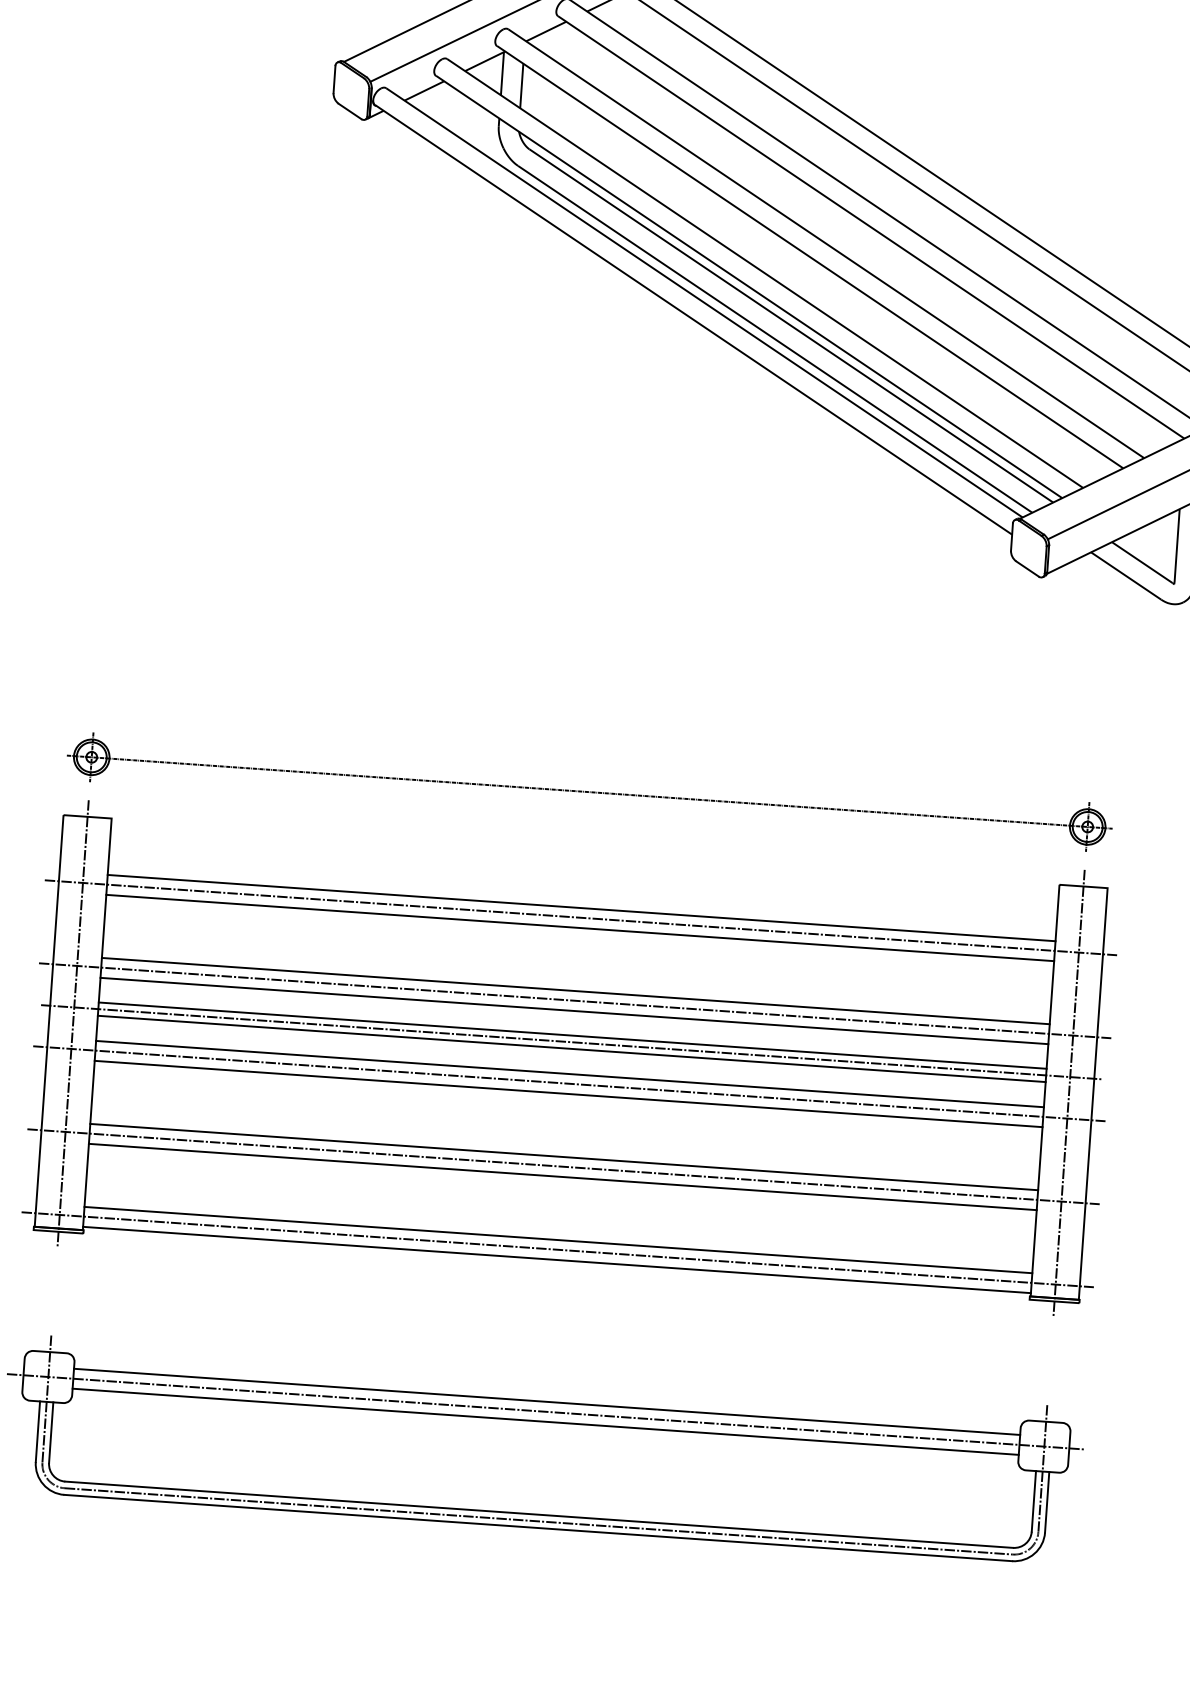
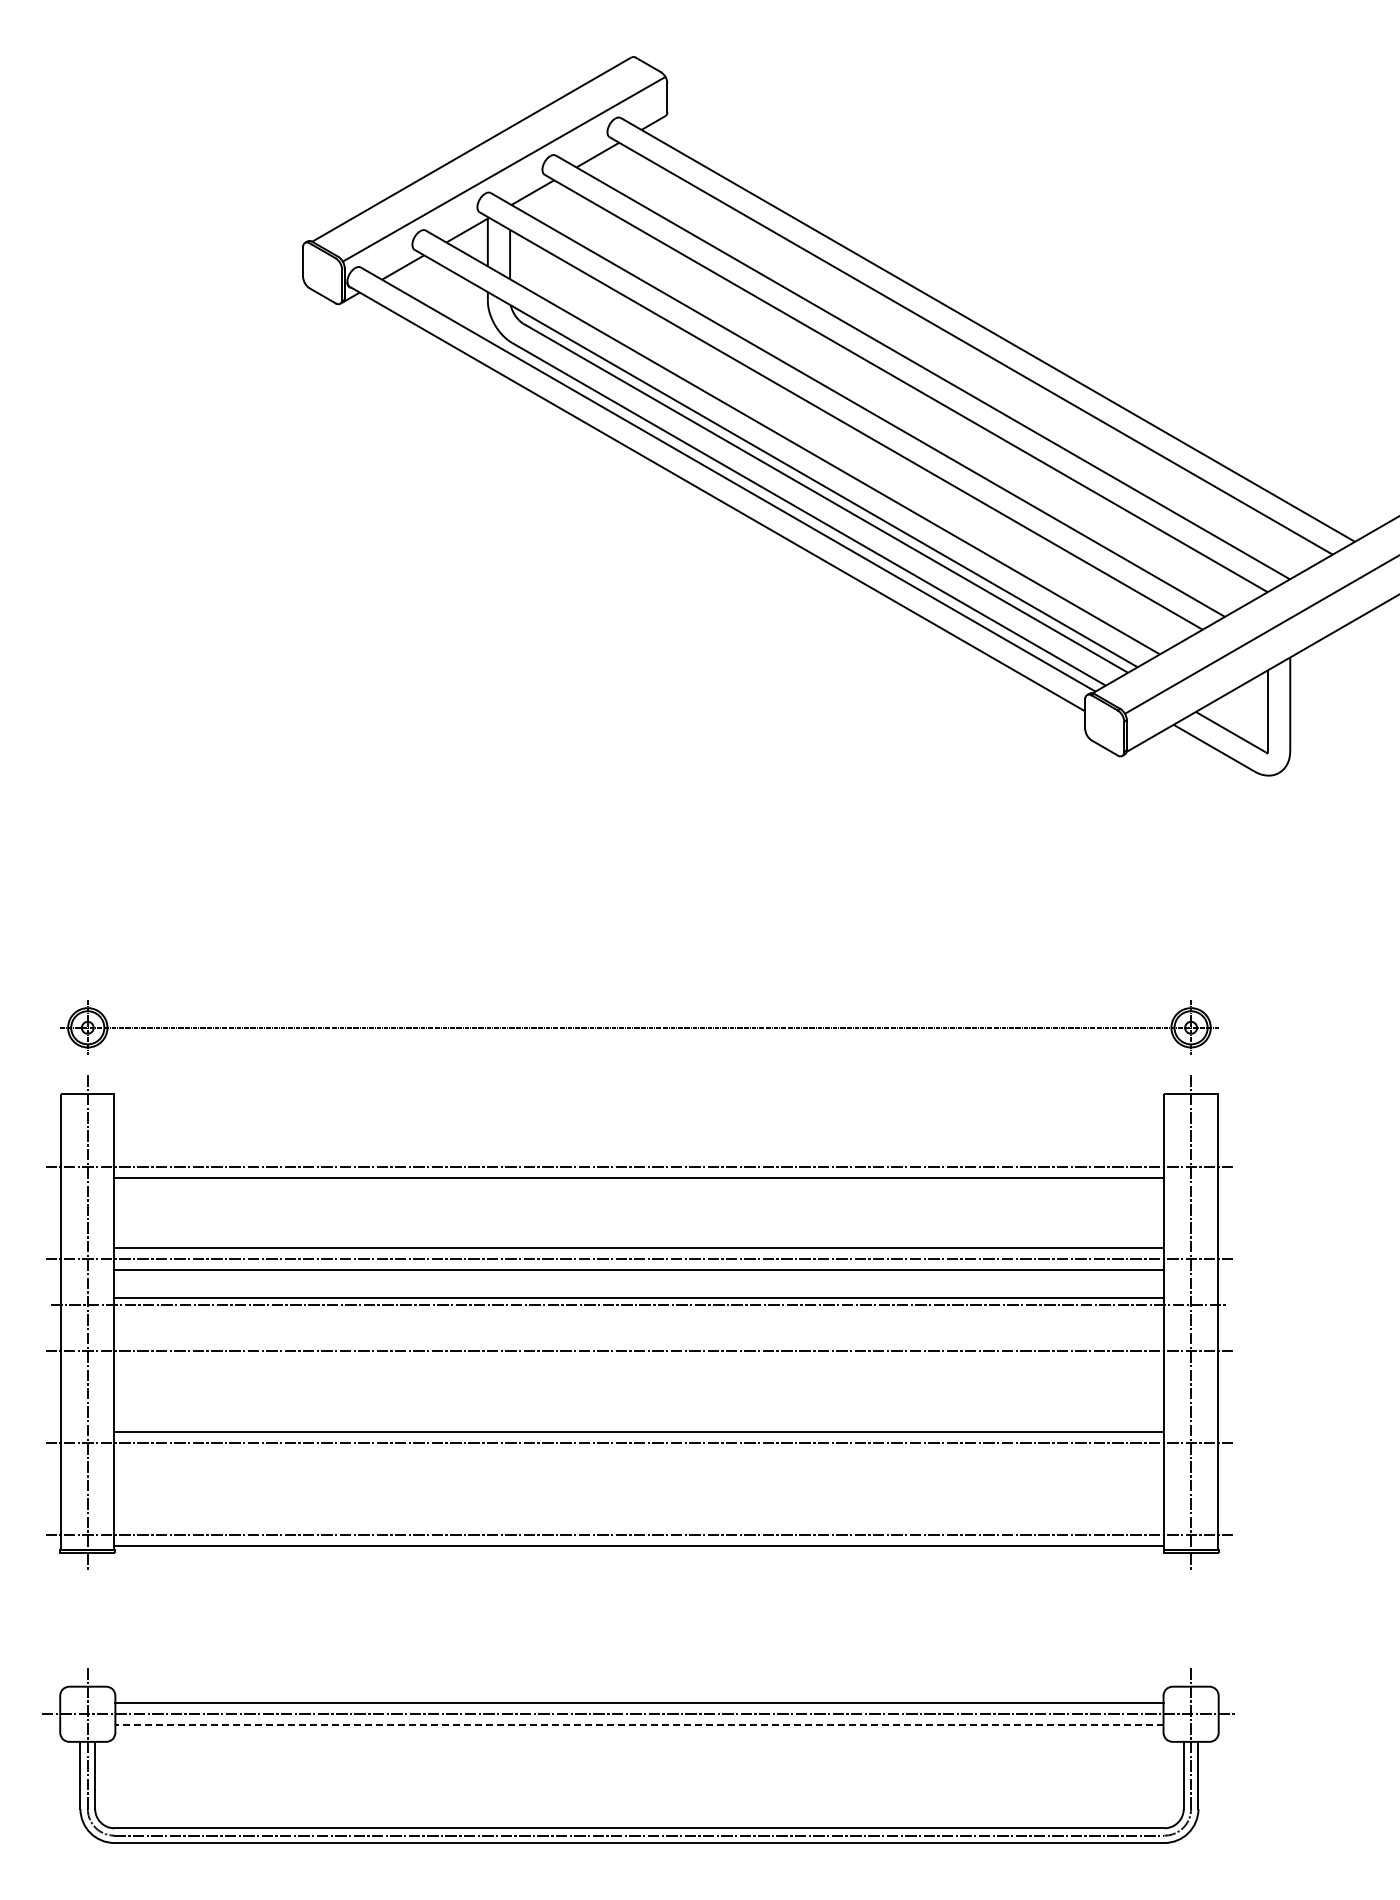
line: (581, 908) -> (639, 1156), removed
line: (571, 1049) -> (639, 1312), removed
line: (570, 1074) -> (639, 1340), removed
line: (568, 1094) -> (639, 1362), removed
line: (562, 1177) -> (639, 1454), removed
line: (558, 1240) -> (639, 1524), removed
line: (544, 1421) -> (638, 1725), solid -> dashed

